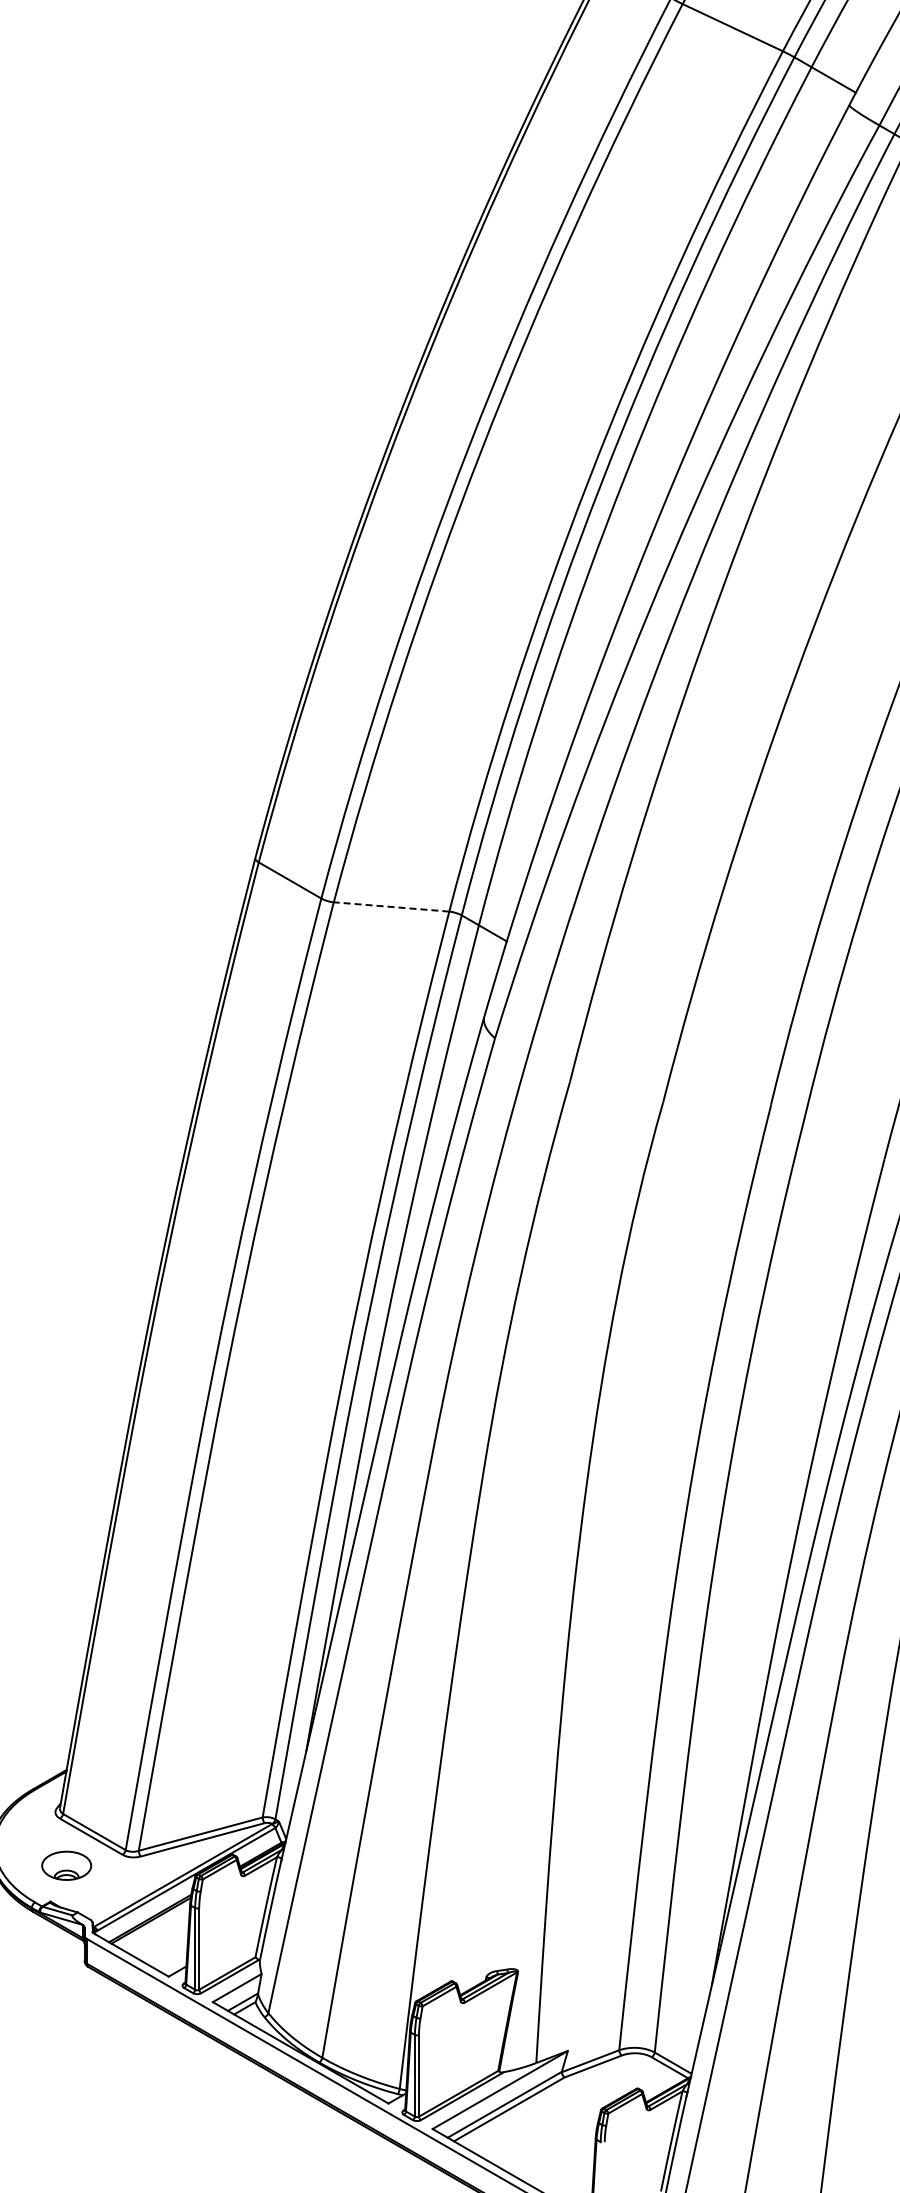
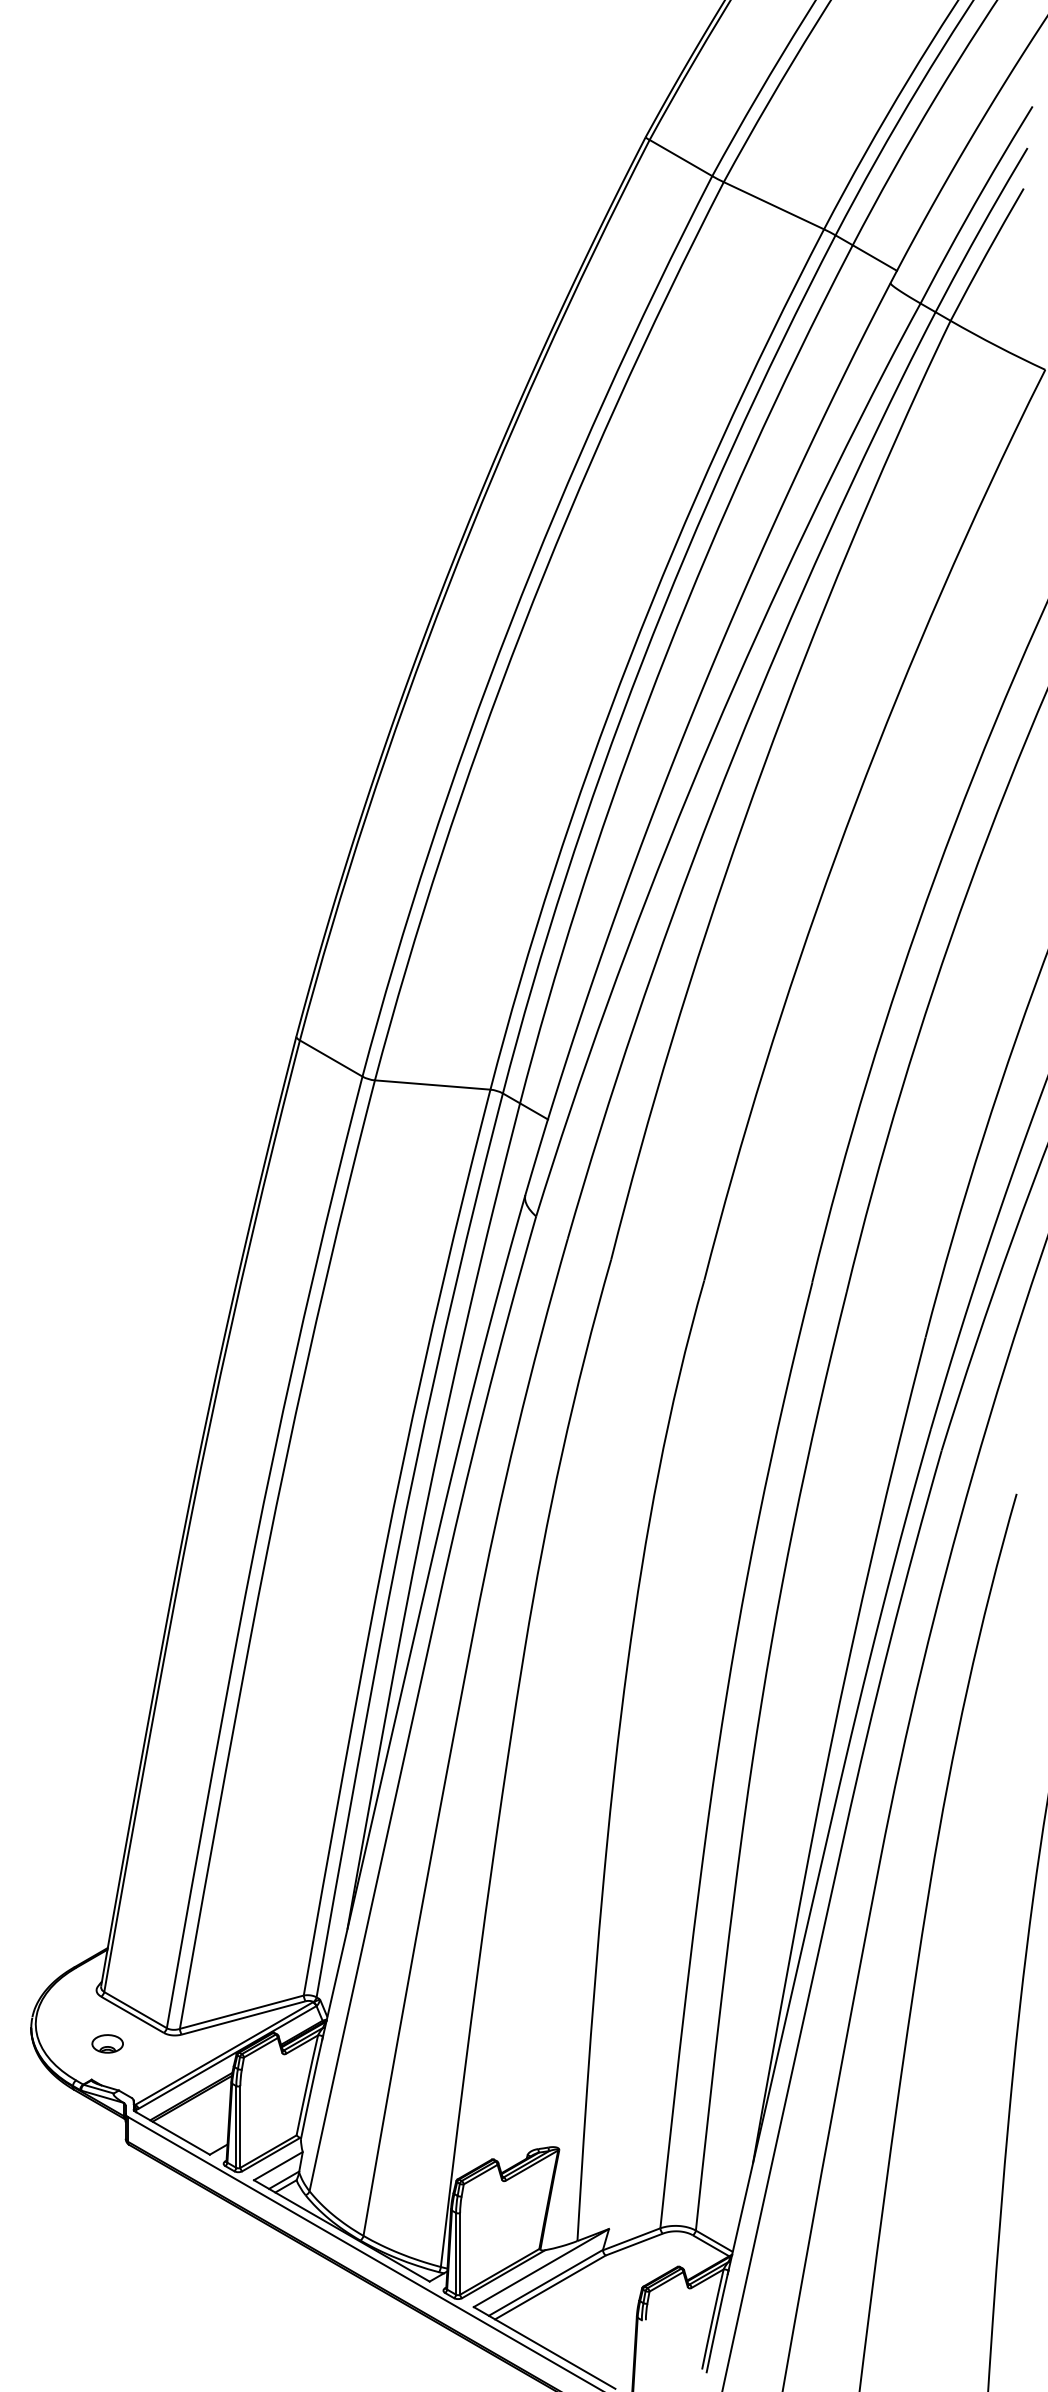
line: (391, 907) -> (432, 1085), dashed -> solid
part: (66, 1865) -> (107, 2043), size x0.62

